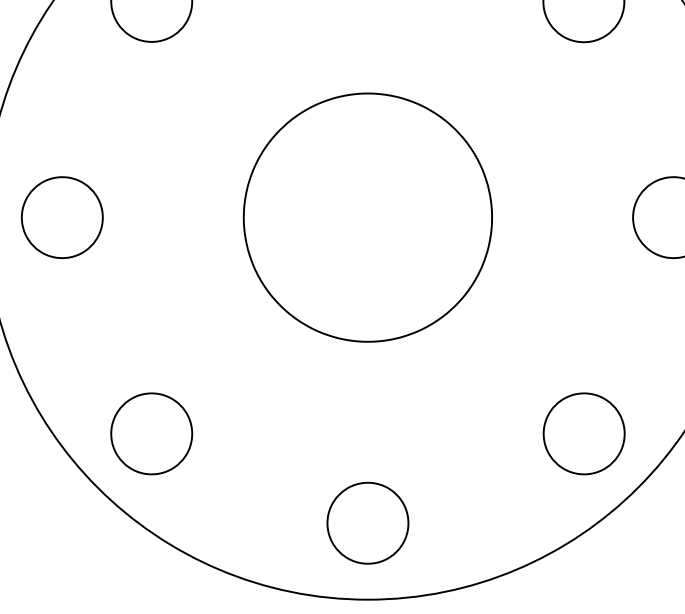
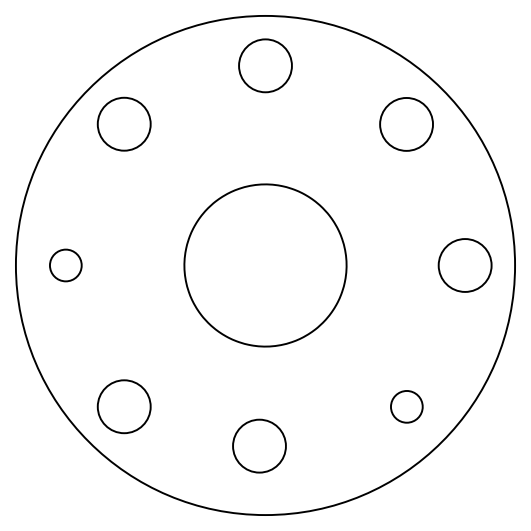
circle: (61, 217) -> (65, 265), size x0.6
circle: (583, 433) -> (406, 406), size x0.6
circle: (367, 522) -> (259, 445), moved

